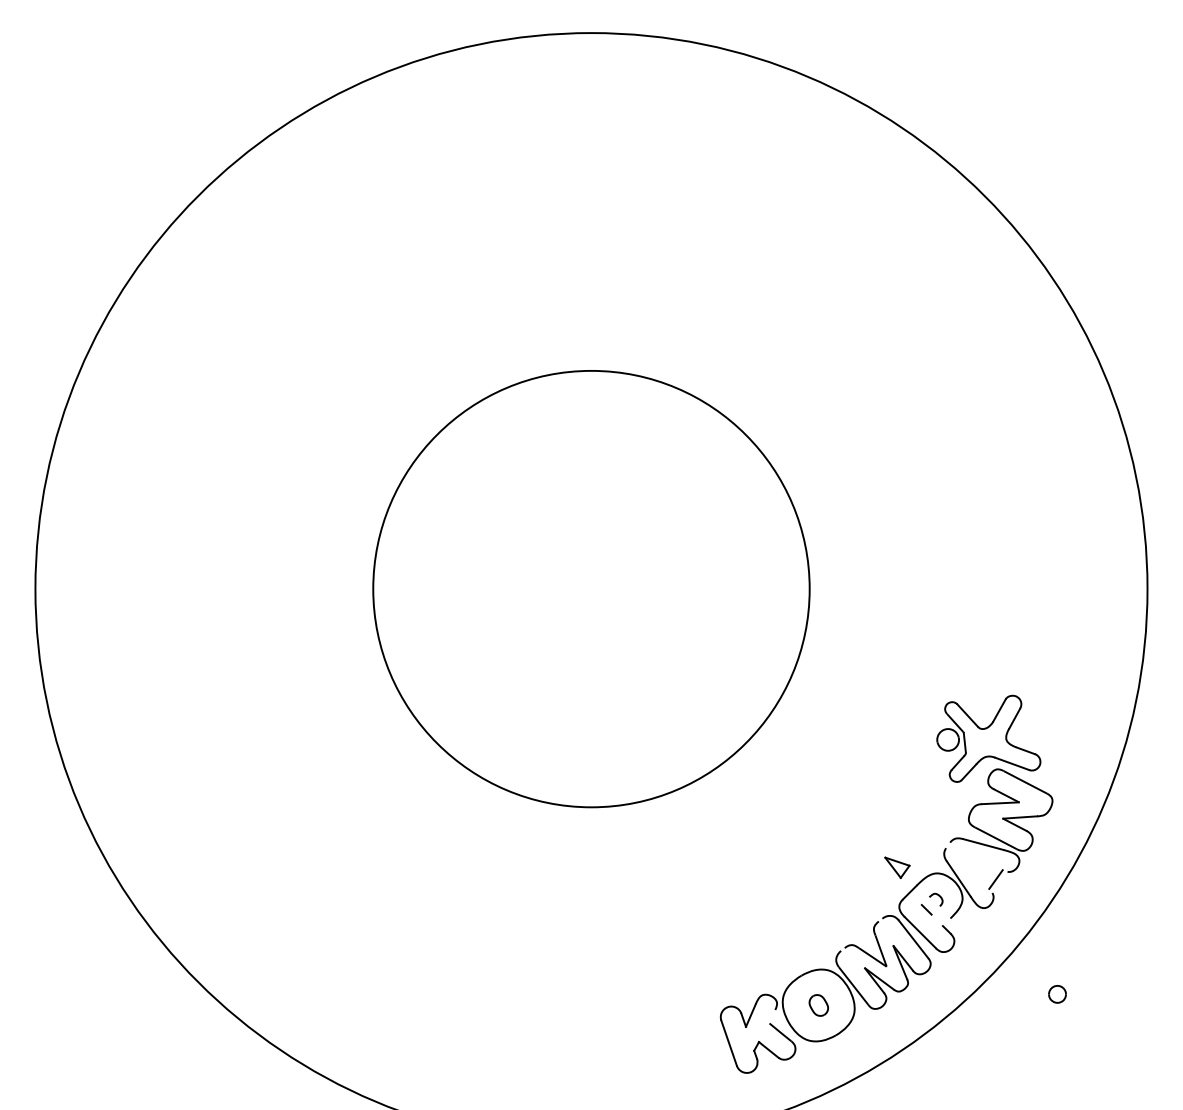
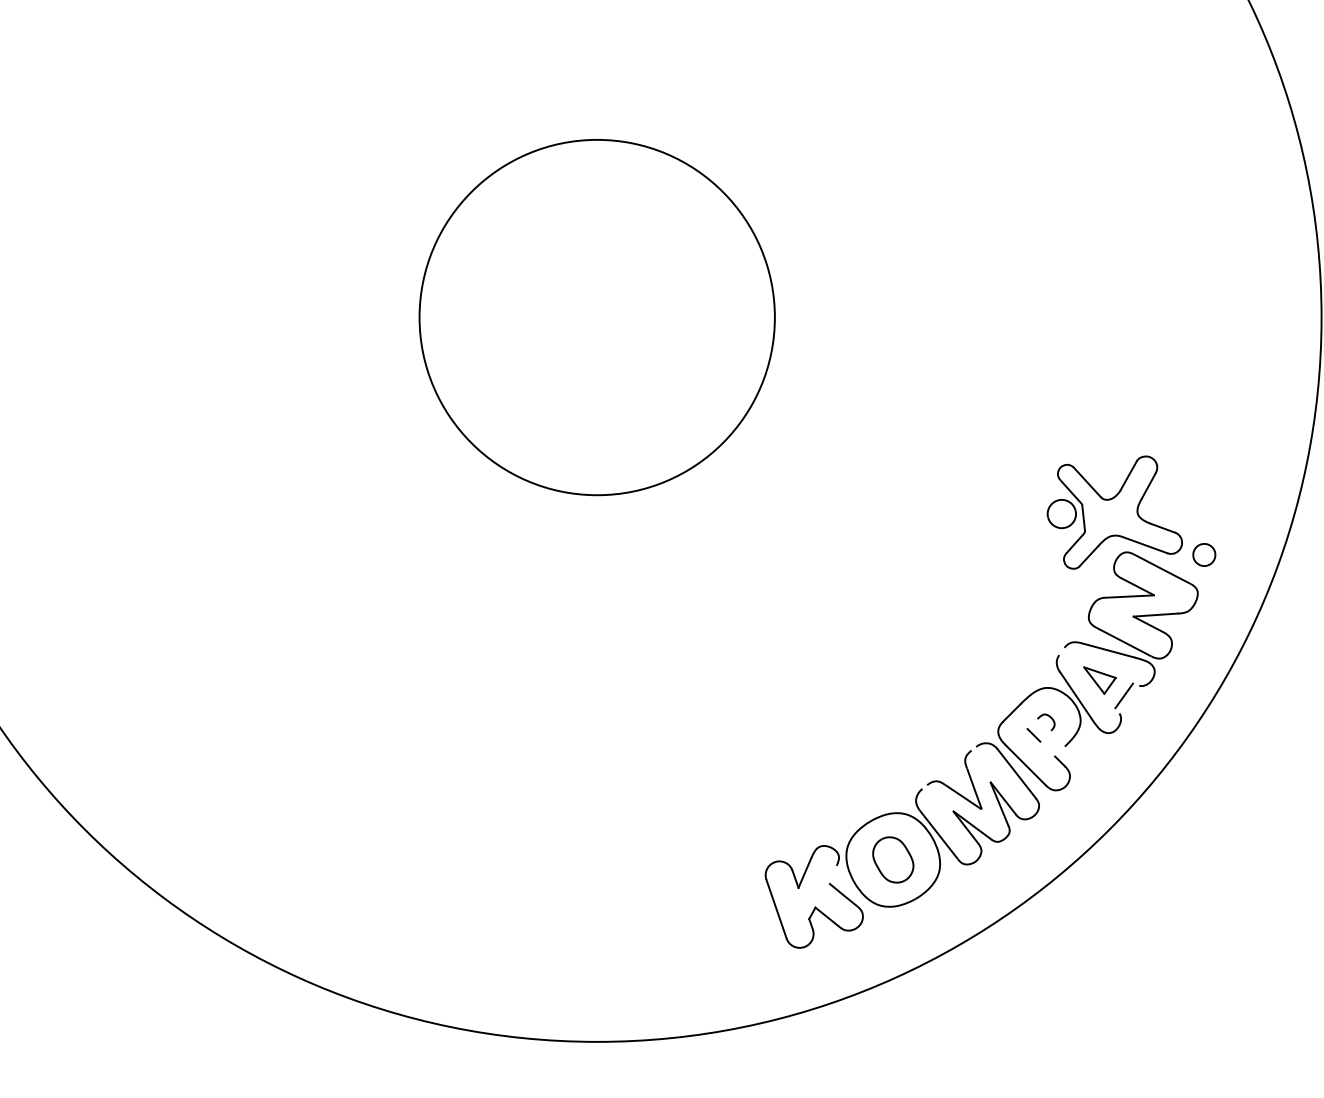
circle: (591, 588) -> (597, 316), size x0.62
part: (897, 867) -> (1100, 680), moved
part: (1057, 994) -> (1204, 555), moved
part: (818, 1005) -> (892, 859), size x1.67

